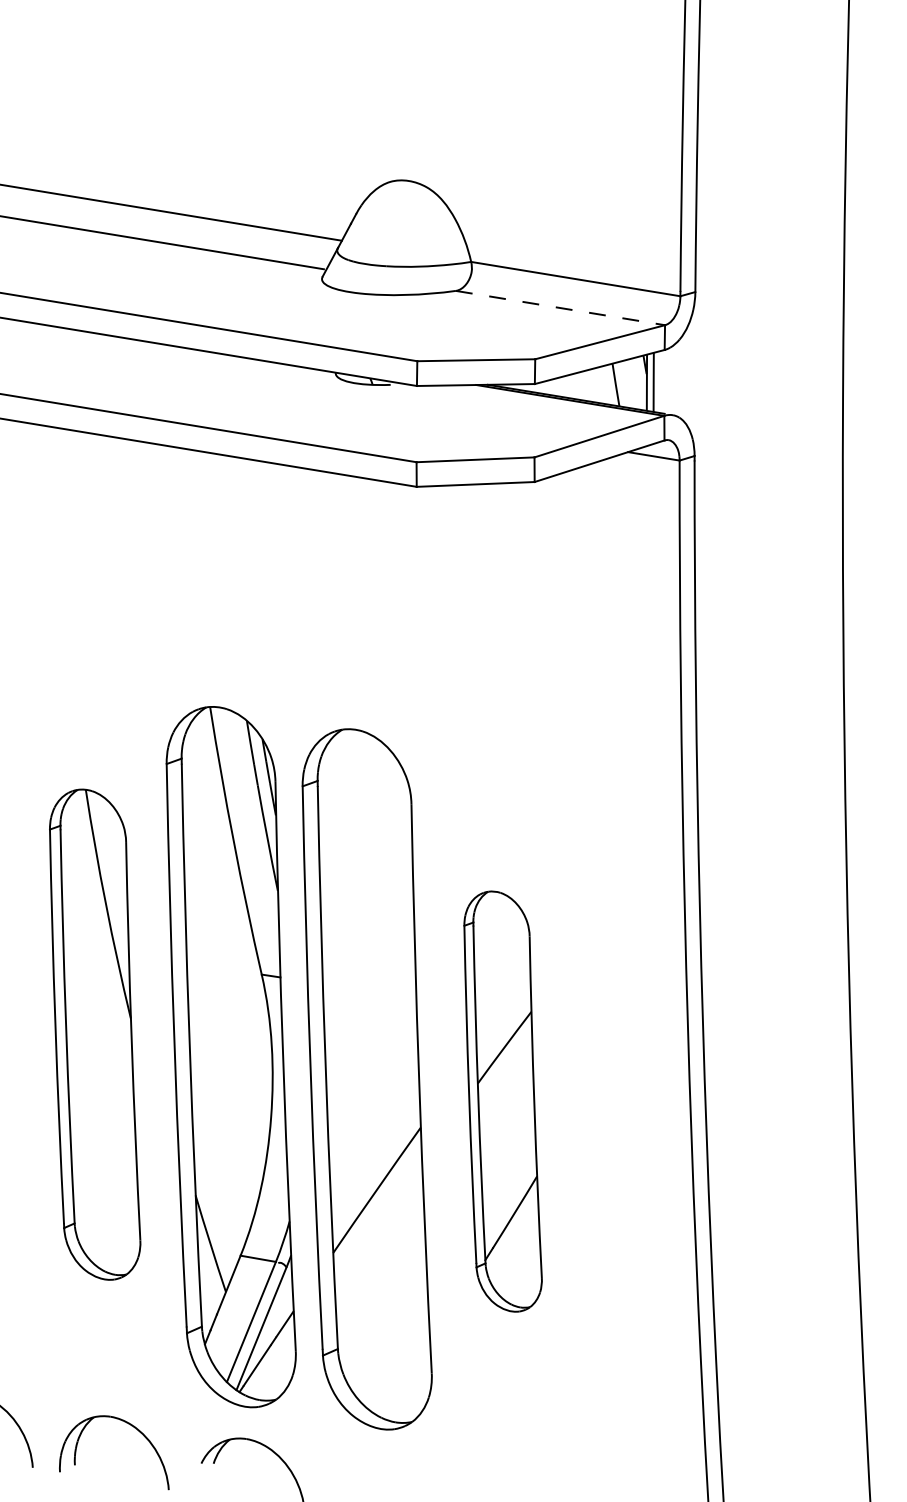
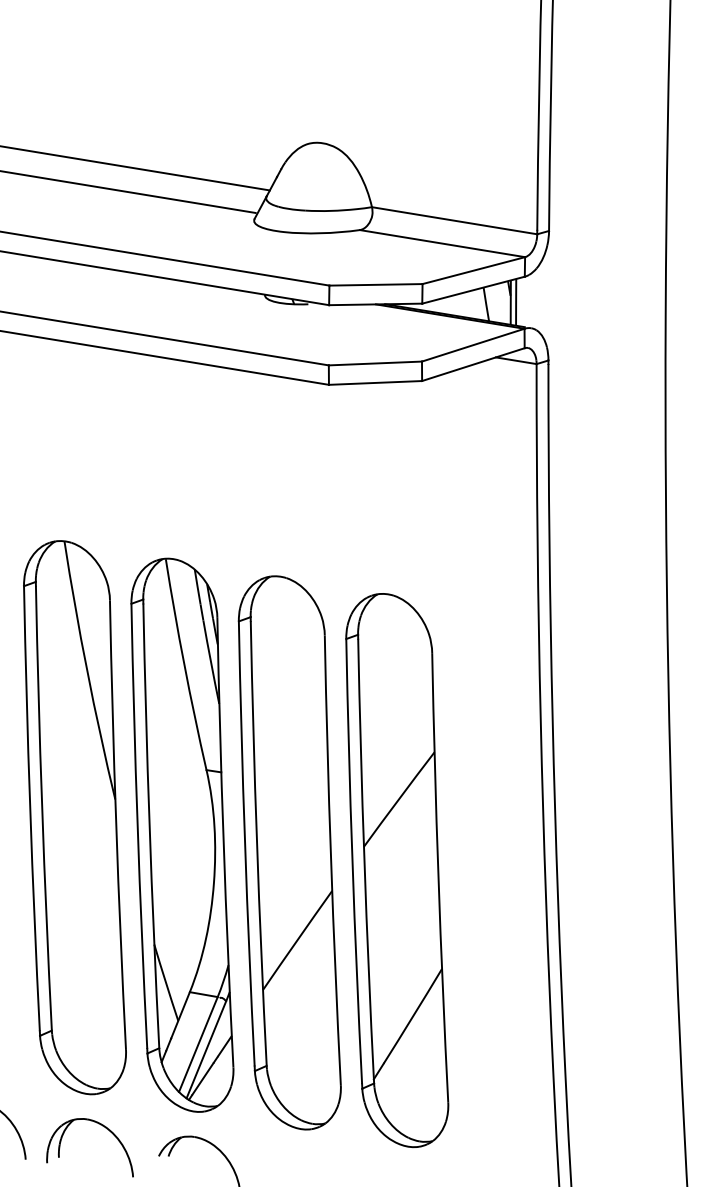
line: (560, 308) -> (442, 243), dashed -> solid
part: (94, 1034) -> (74, 817), size x1.43
part: (502, 1101) -> (396, 870), size x1.67

